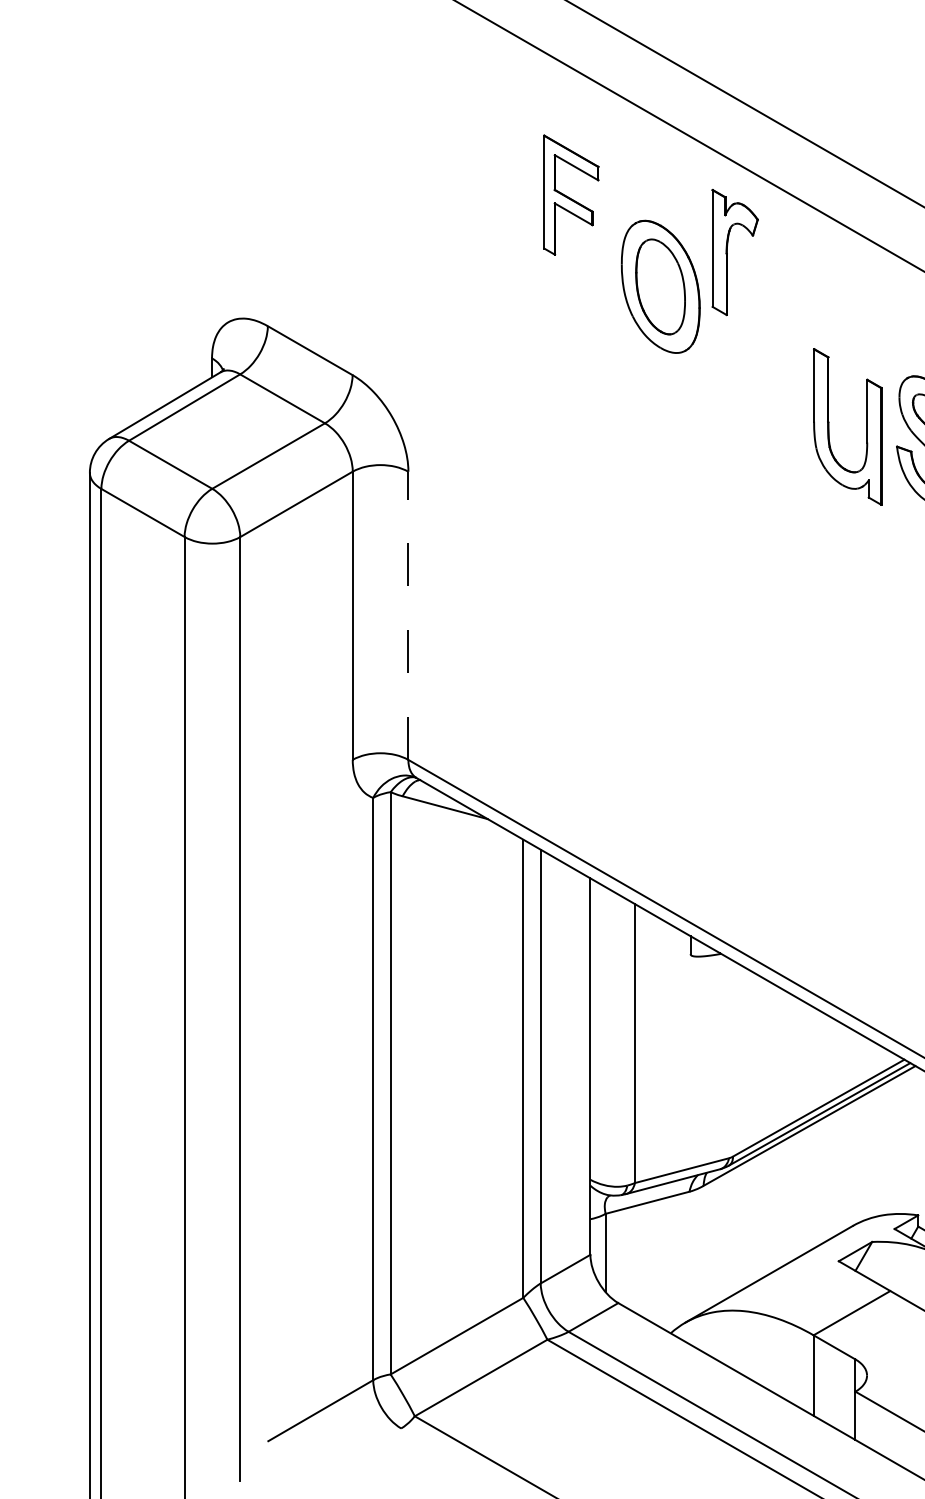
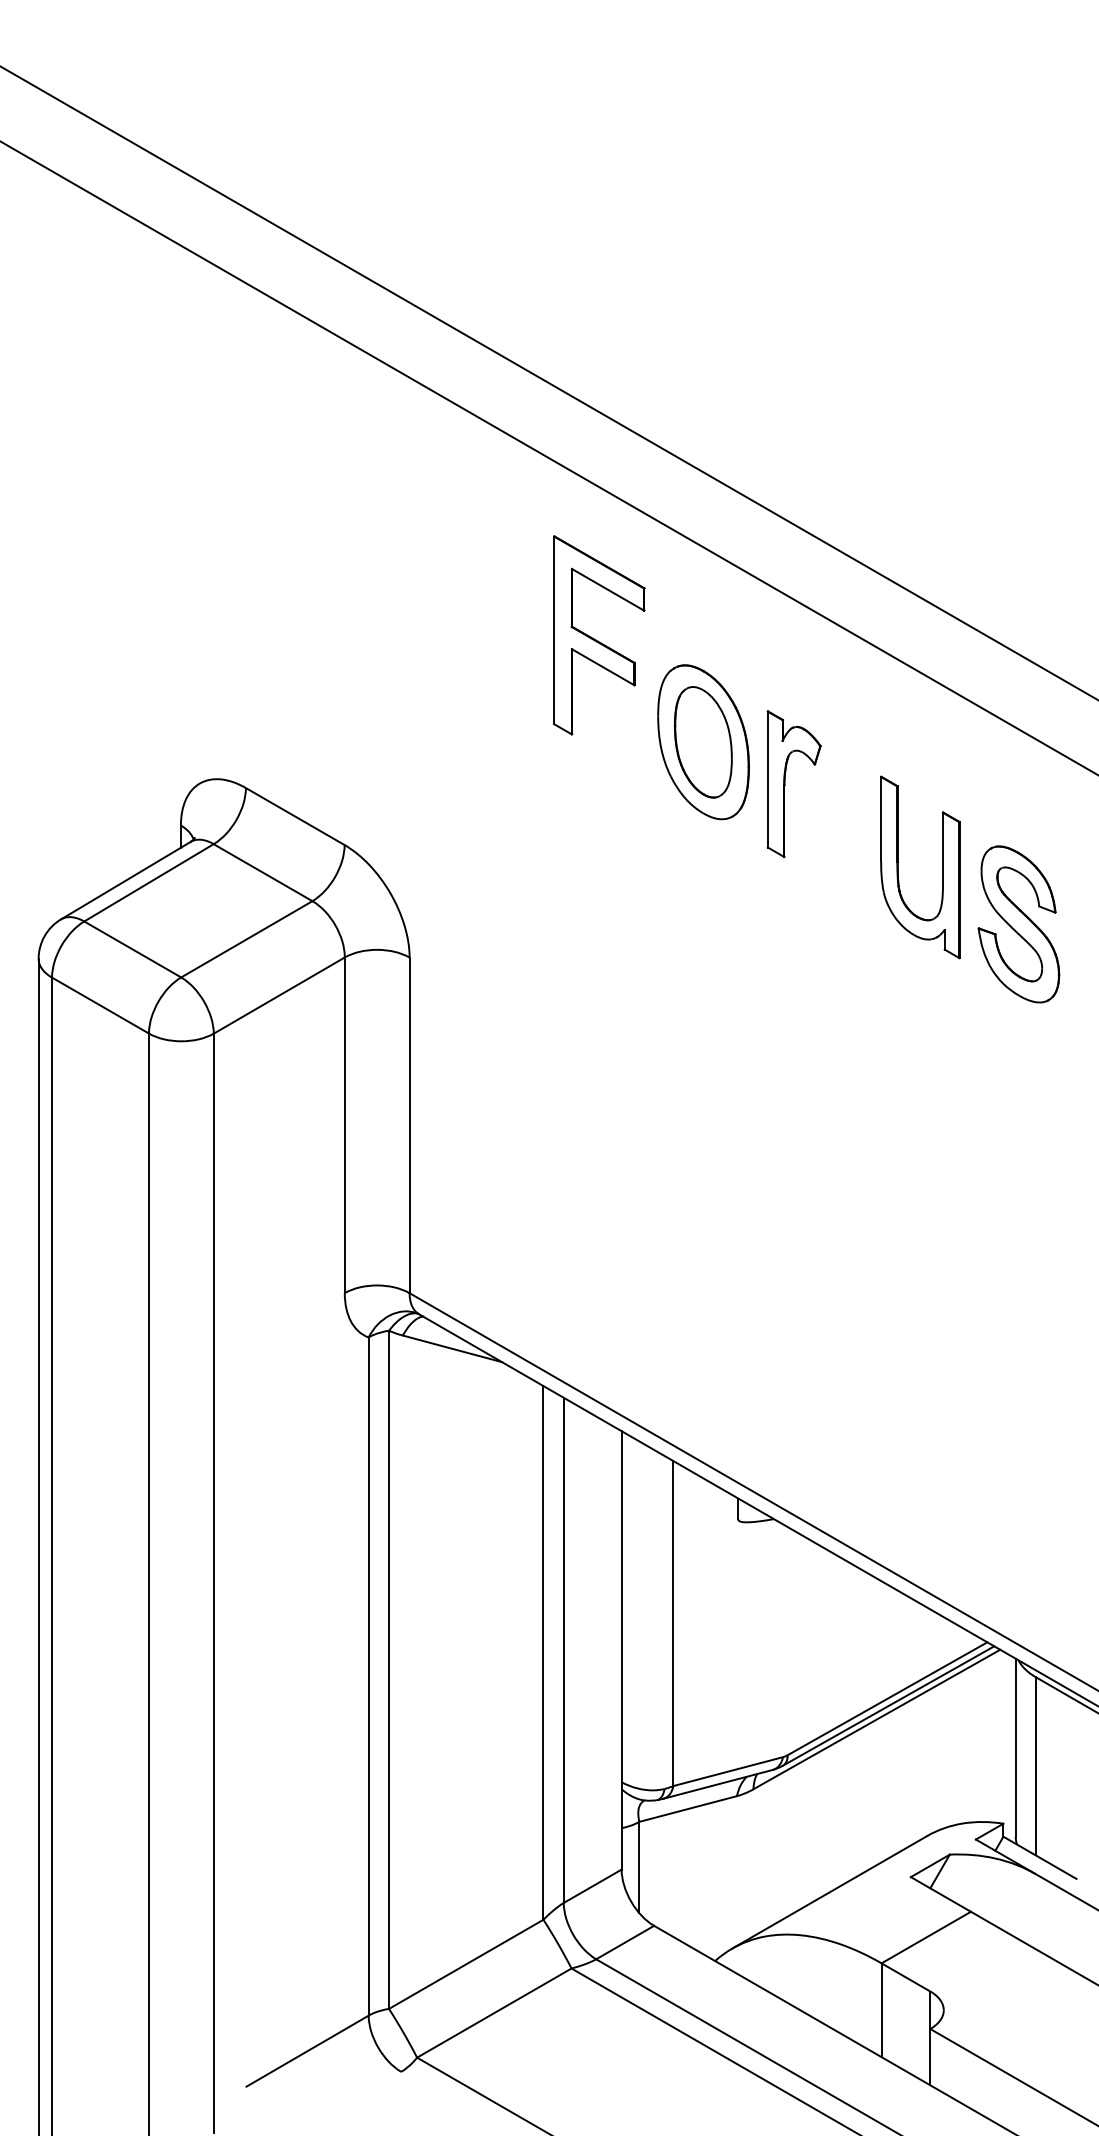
part: (571, 195) -> (599, 635), size x1.43
part: (727, 252) -> (785, 784), moved
part: (829, 427) -> (898, 867), moved
line: (408, 615) -> (409, 1125), dashed -> solid

